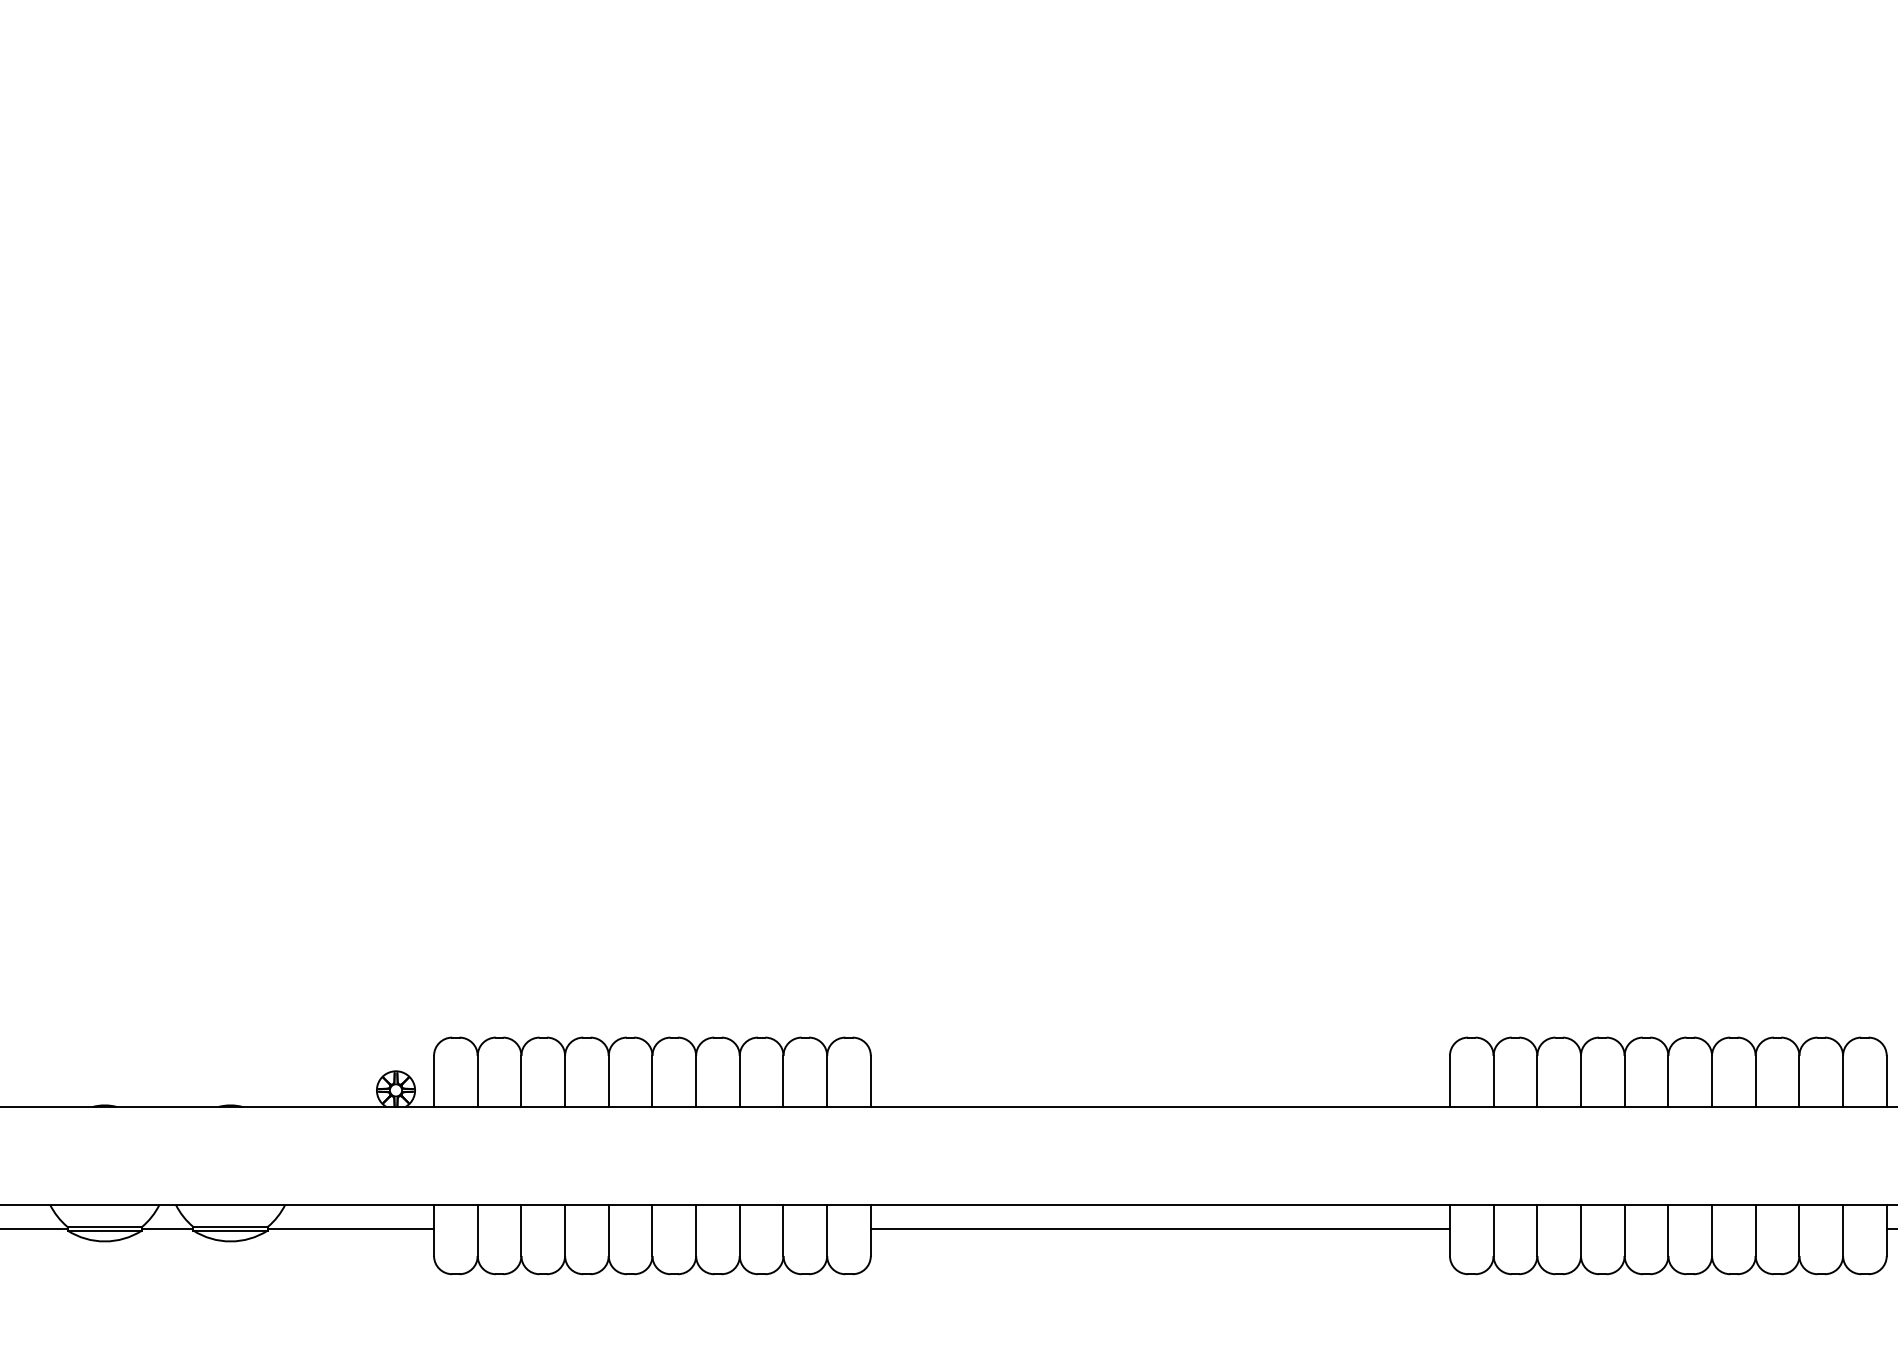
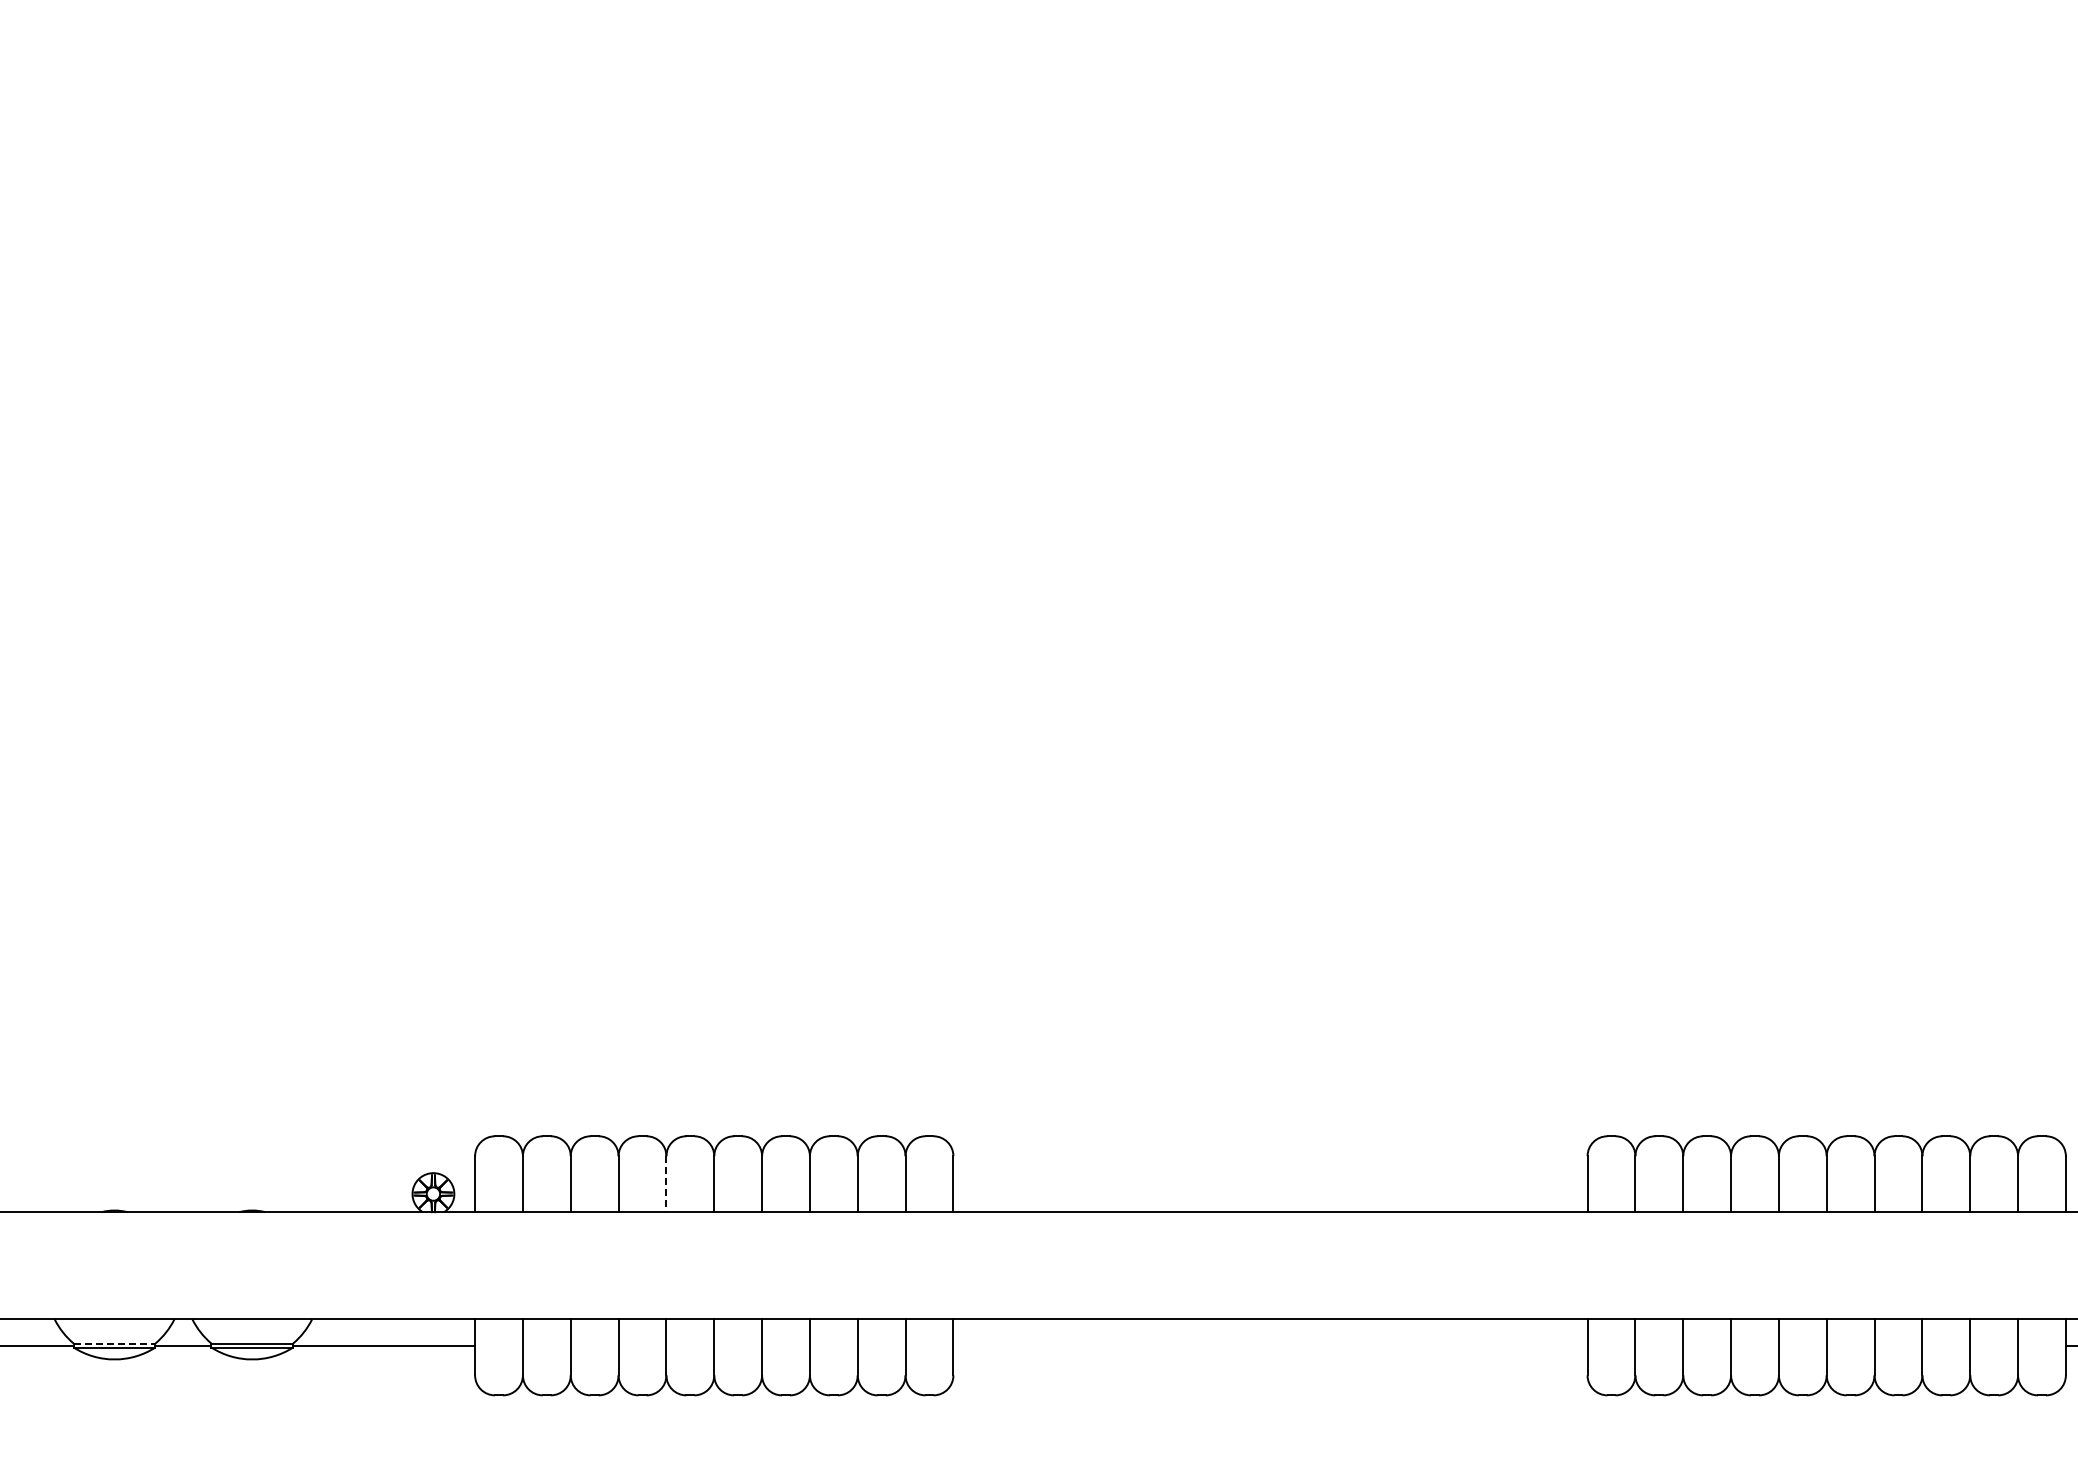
line: (608, 1081) -> (666, 1184), solid -> dashed
line: (104, 1226) -> (114, 1343), solid -> dashed
line: (1160, 1228) -> (1270, 1345), removed

